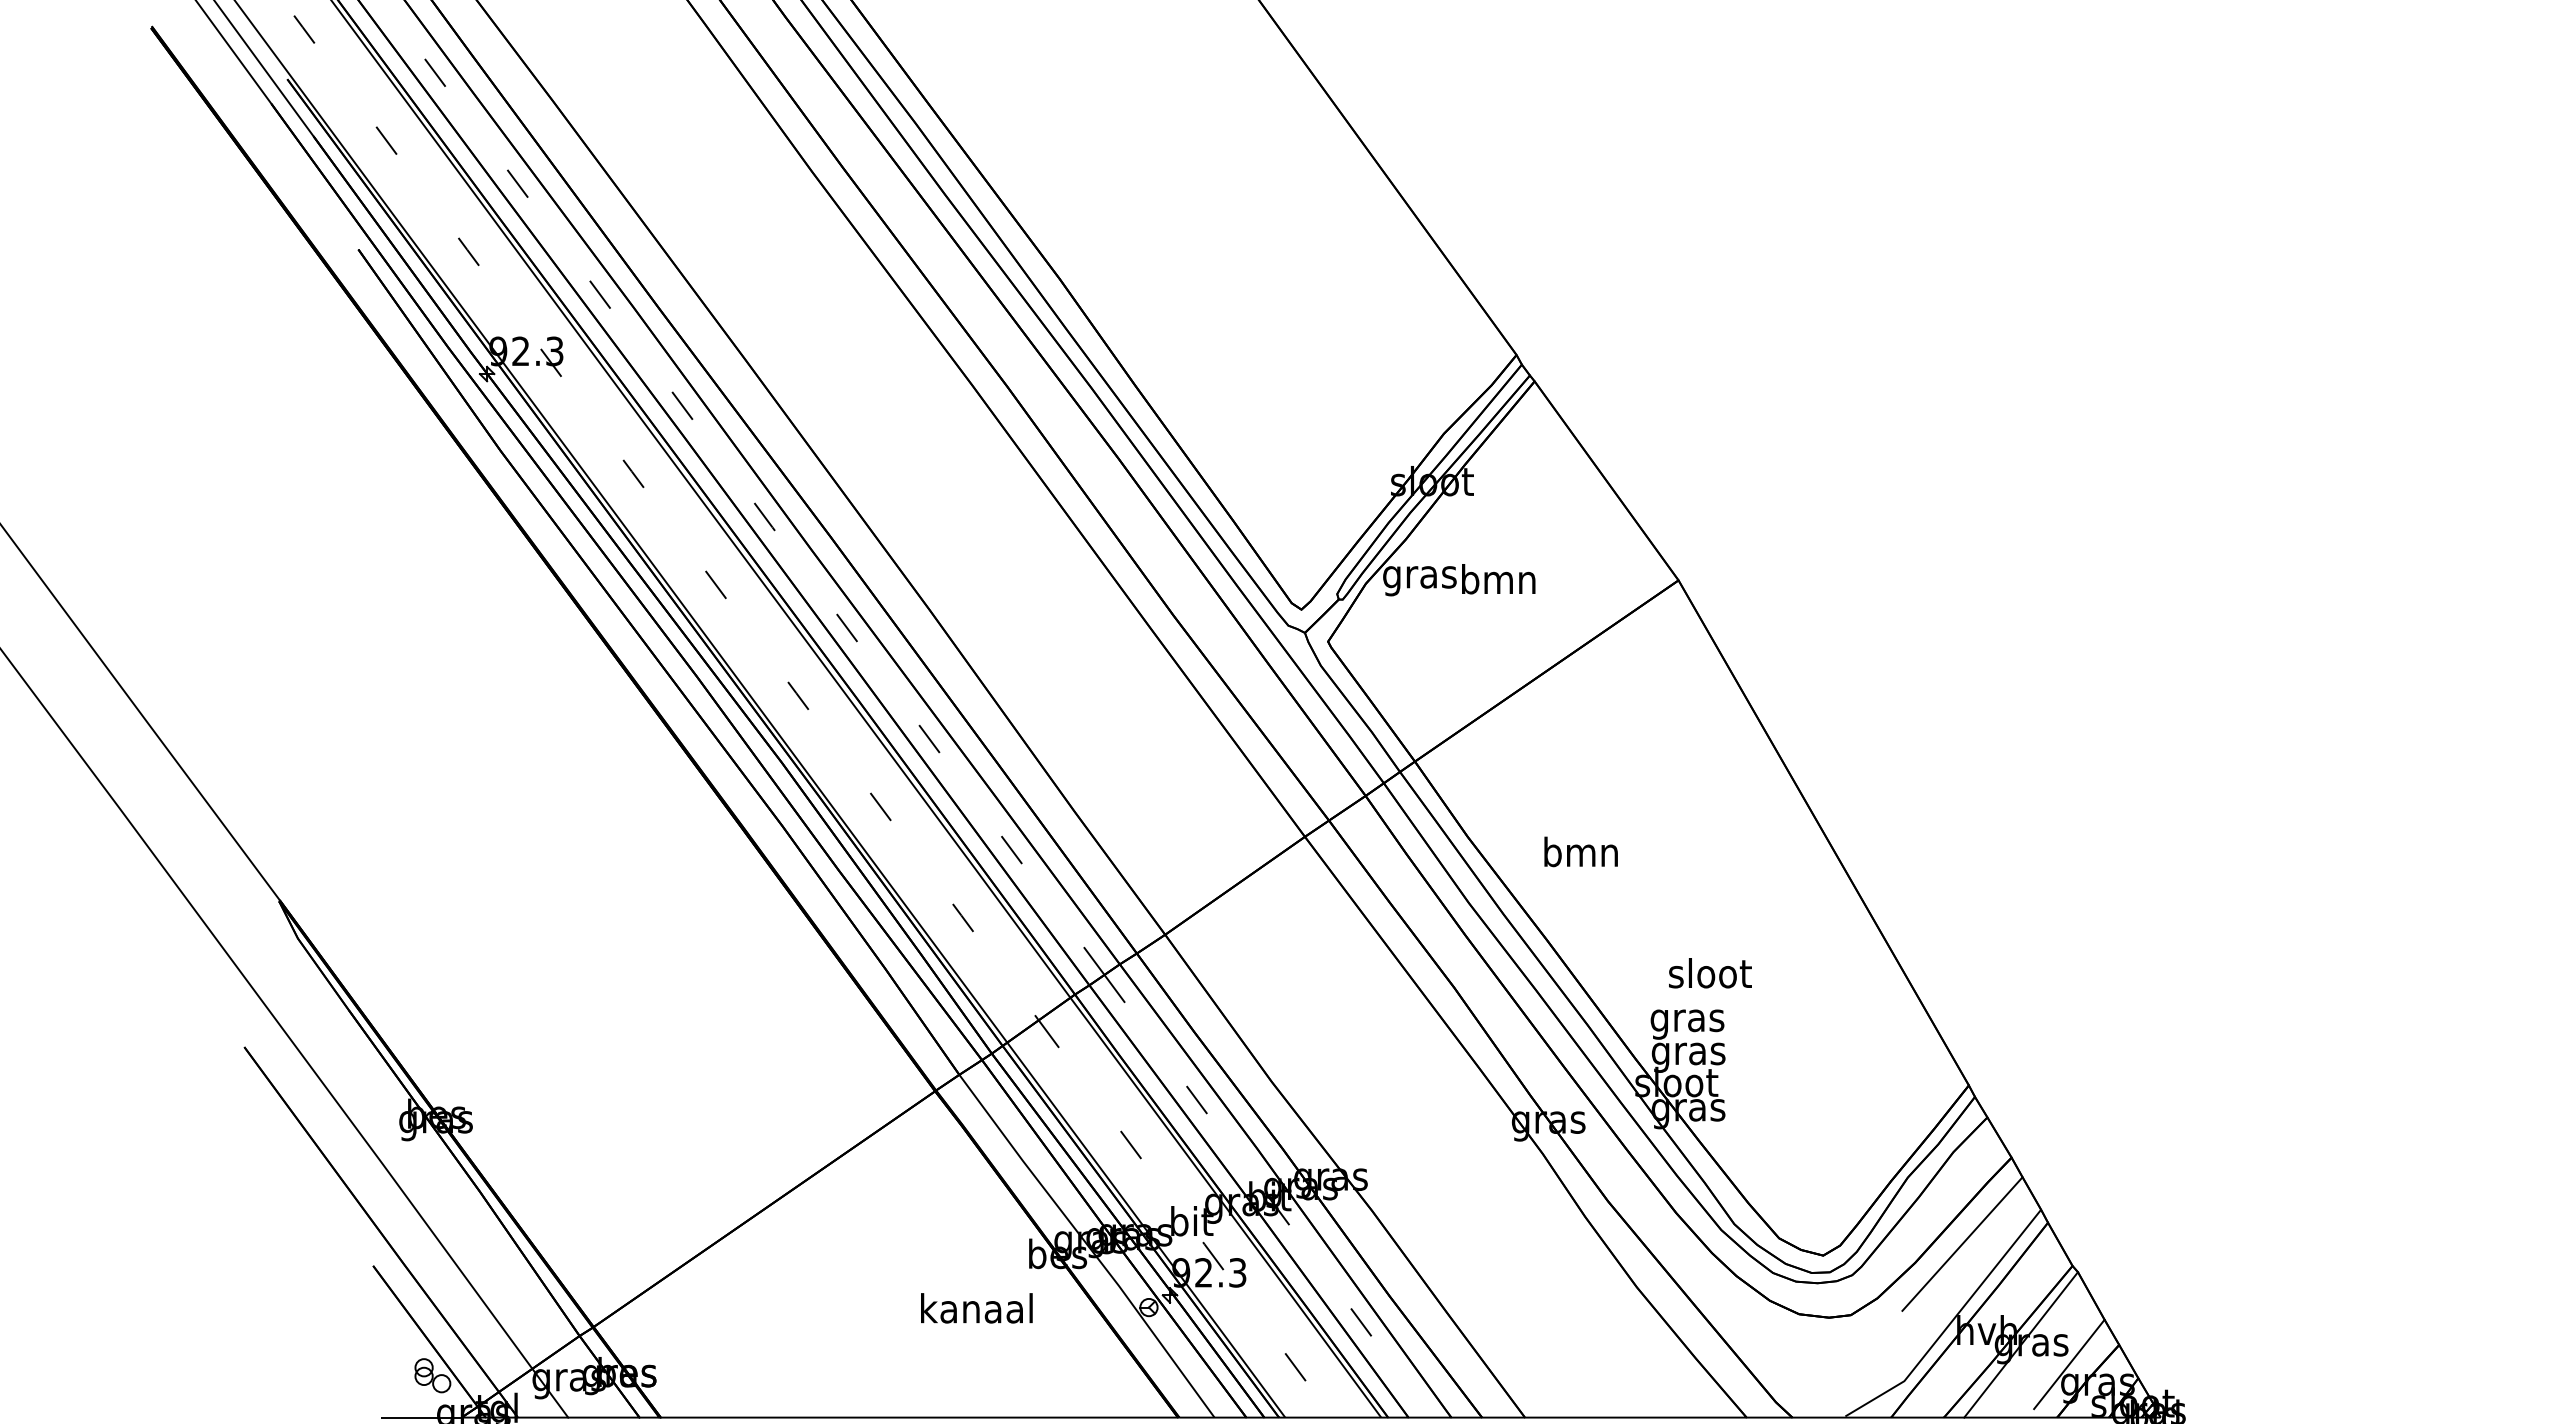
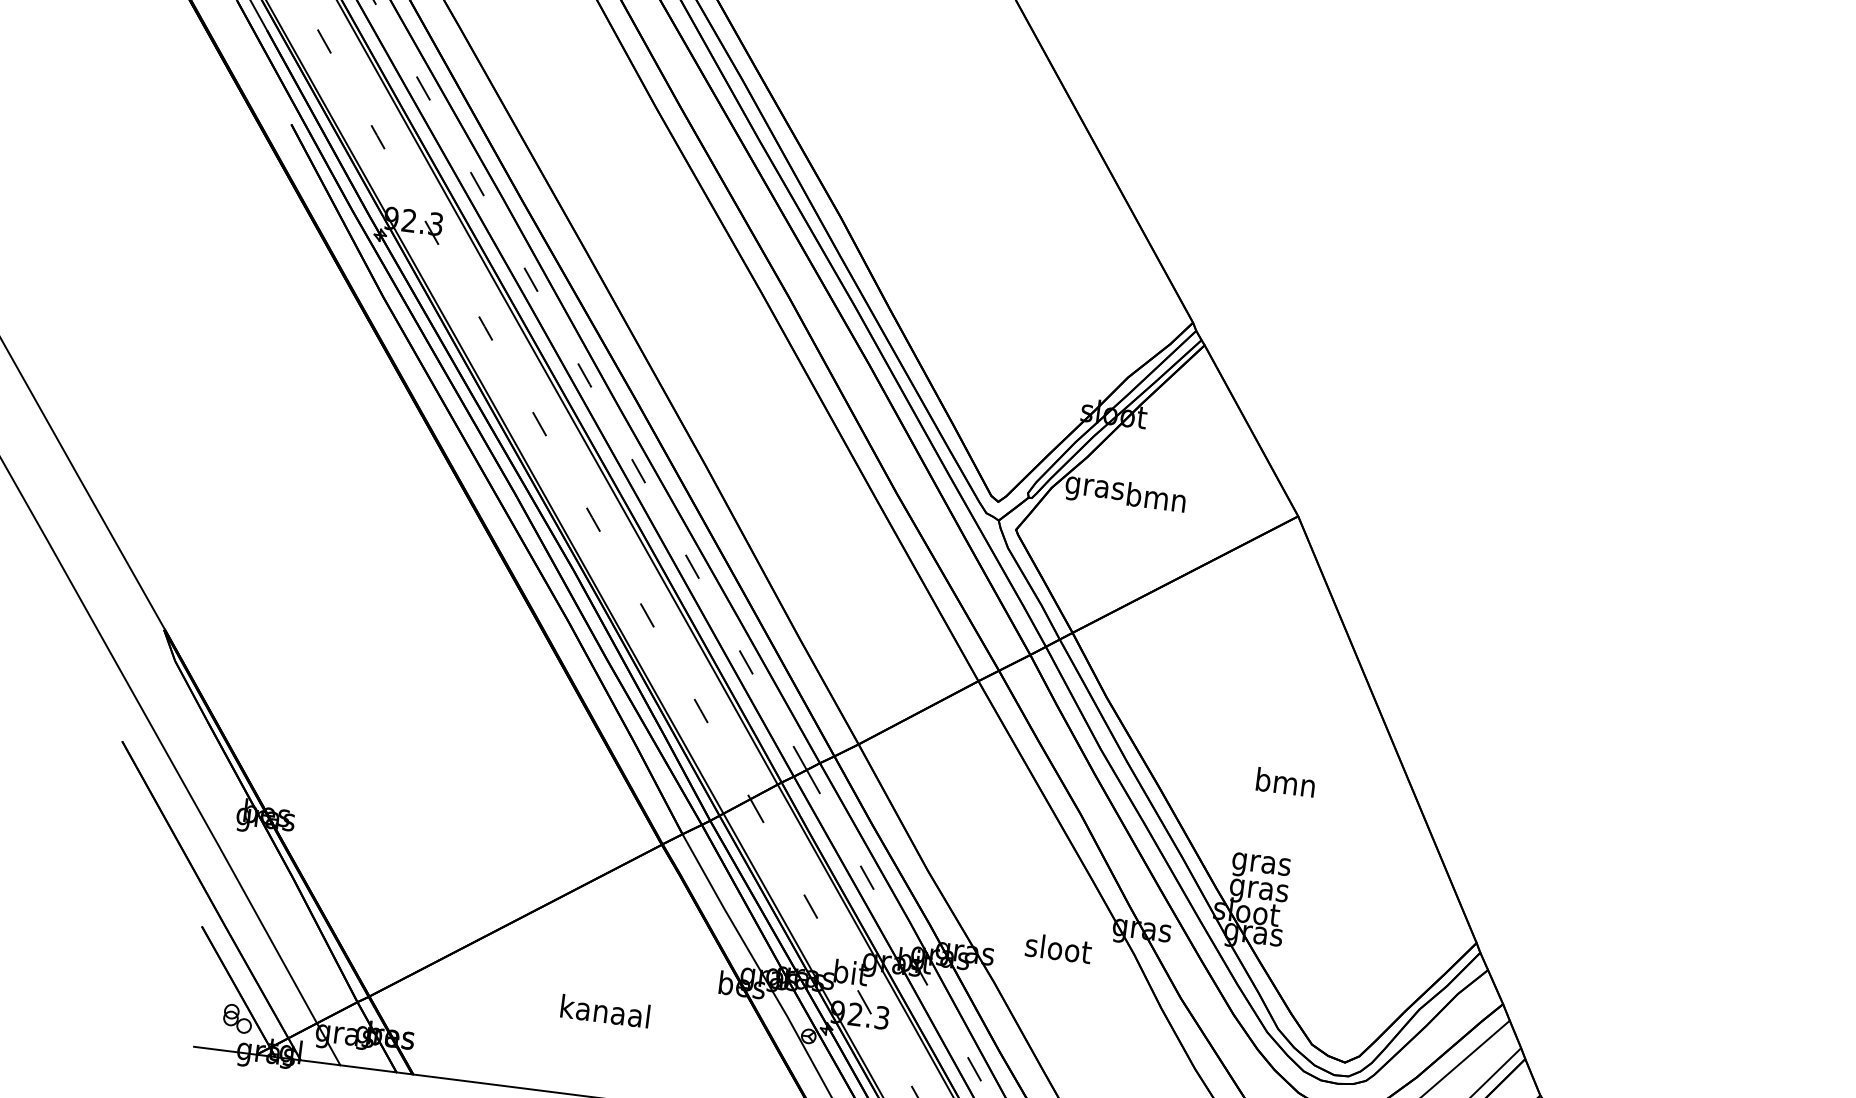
text: (1580, 851) -> (1285, 782), moved
text: (1710, 973) -> (1058, 948), moved
text: (976, 1308) -> (605, 1011), moved

